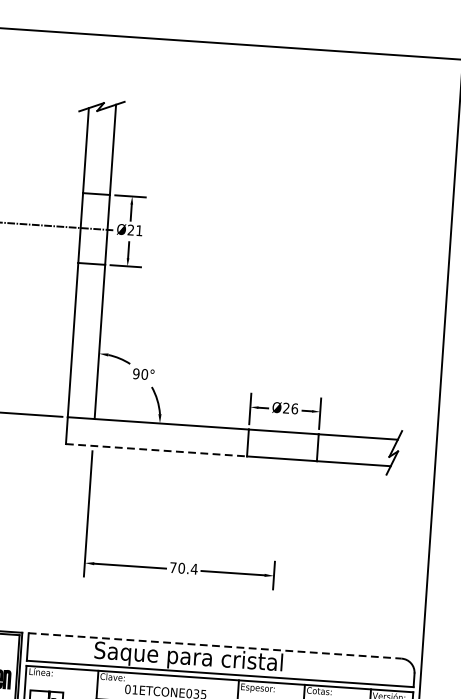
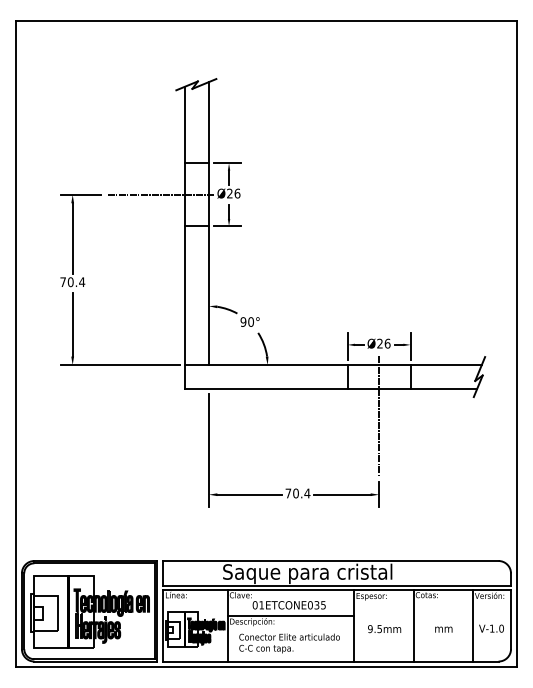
text: (139, 230) -> (237, 193), Ø21 -> Ø26
line: (156, 450) -> (266, 389), dashed -> solid
line: (280, 489) -> (379, 416), added
line: (214, 645) -> (330, 560), dashed -> solid

